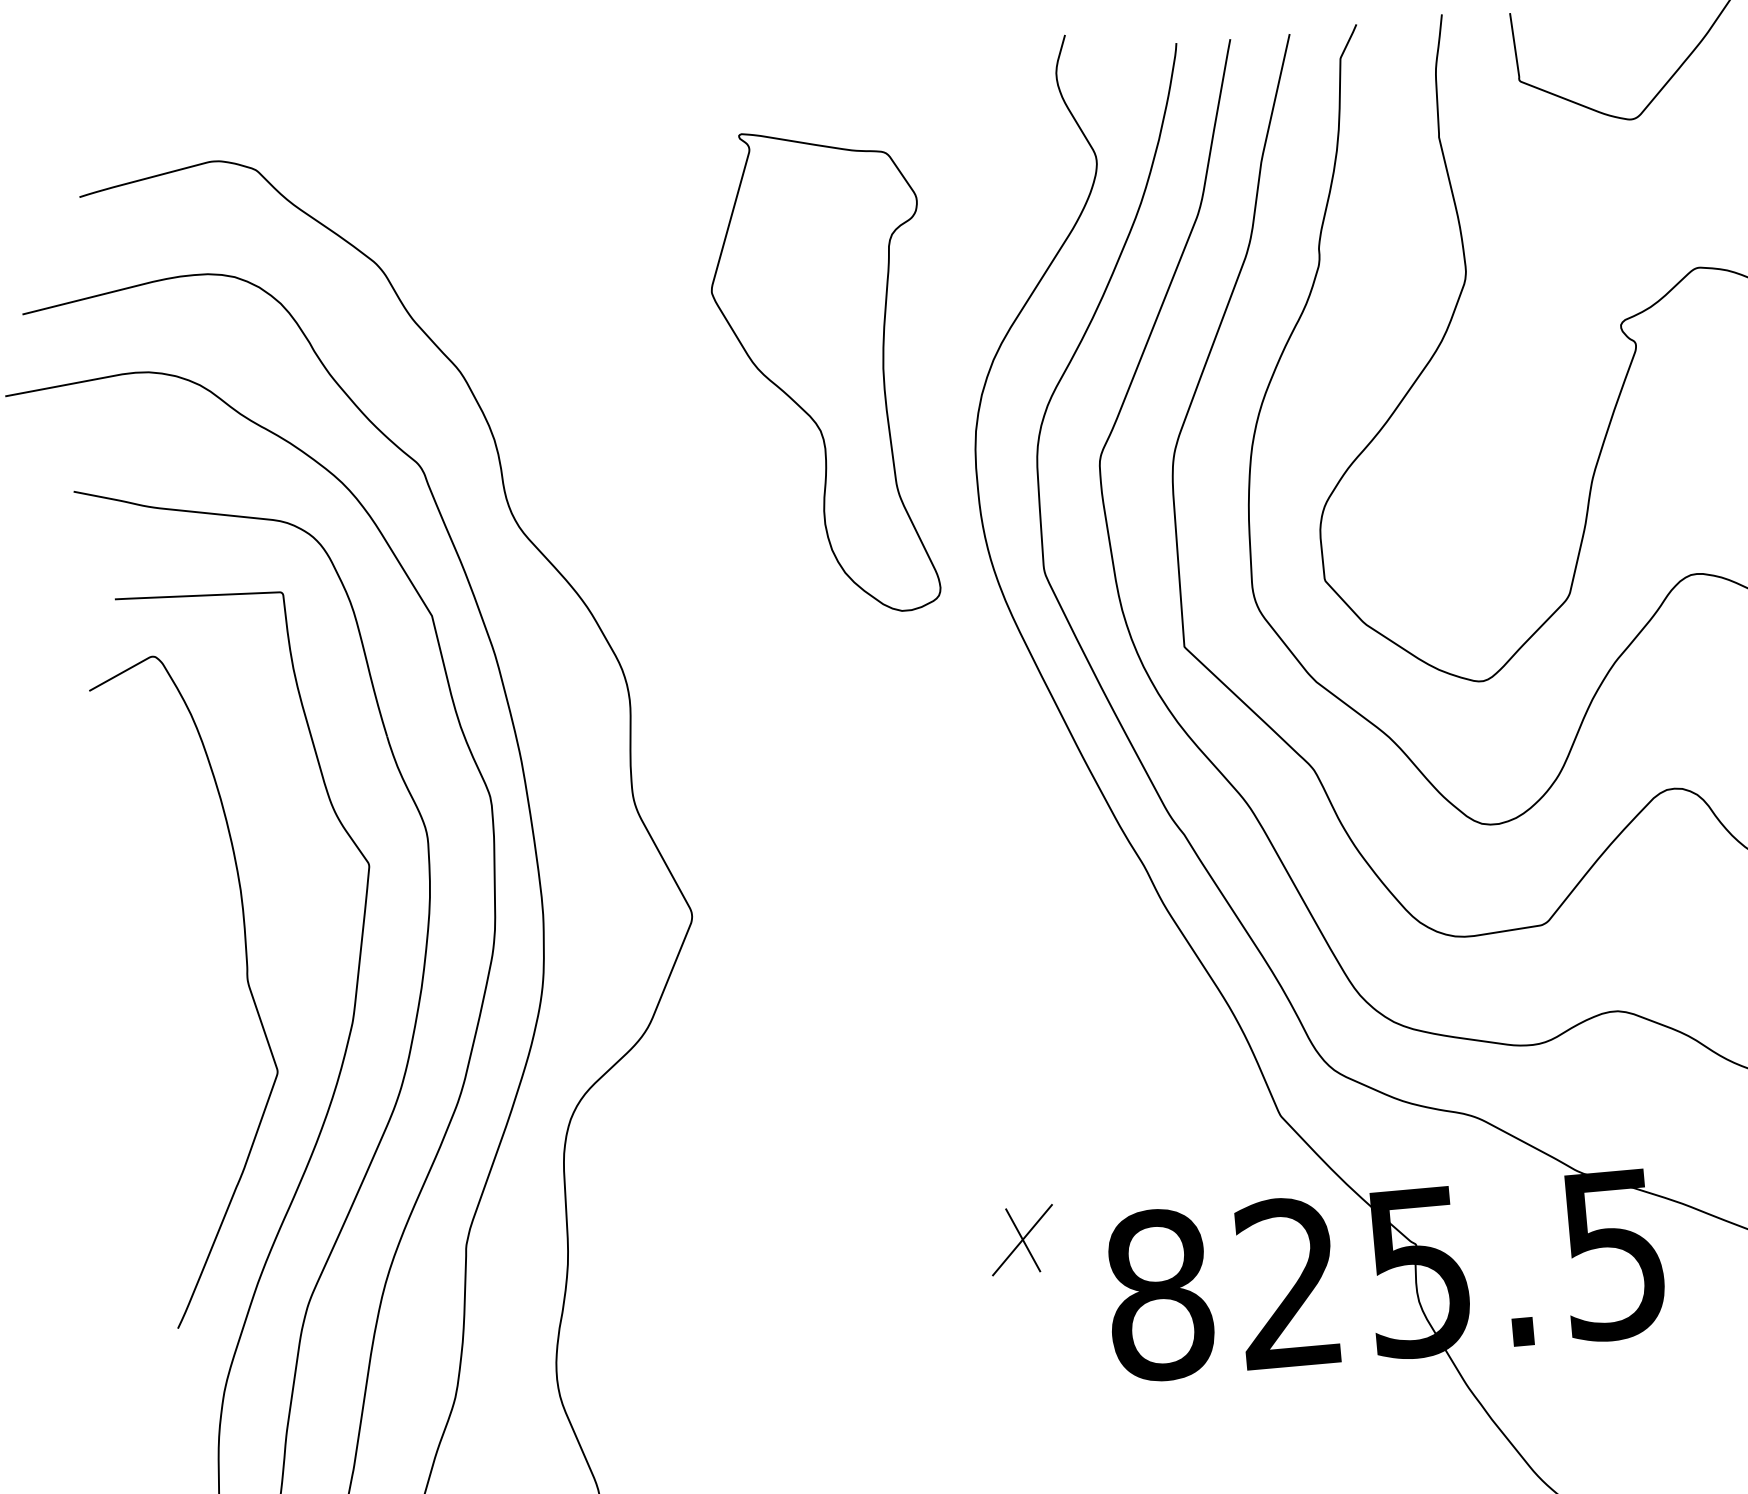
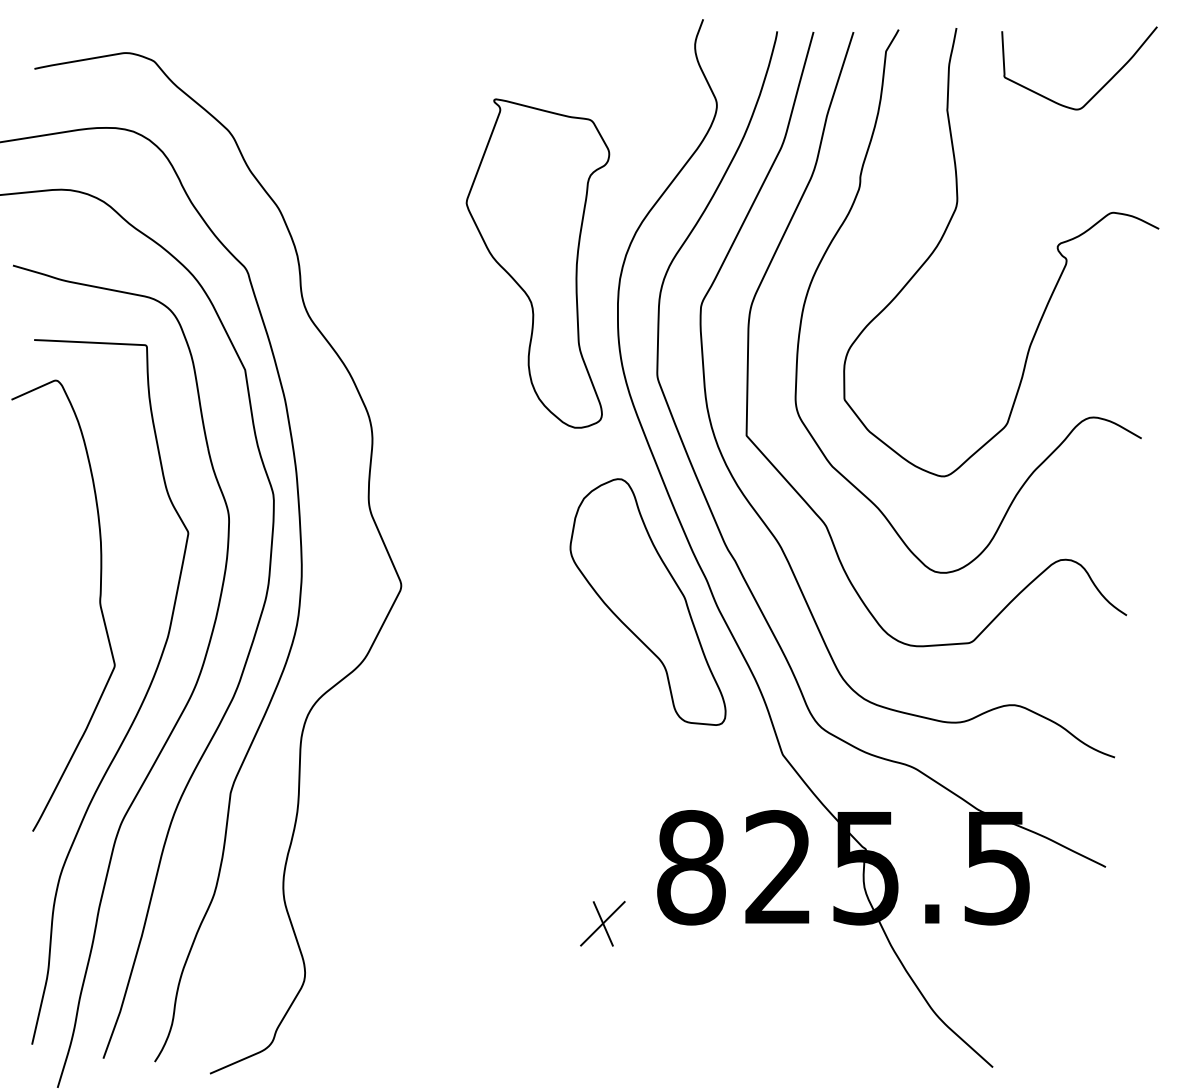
part: (824, 372) -> (537, 263), moved
part: (1059, 906) -> (647, 601), added
part: (1021, 1239) -> (602, 923), moved

